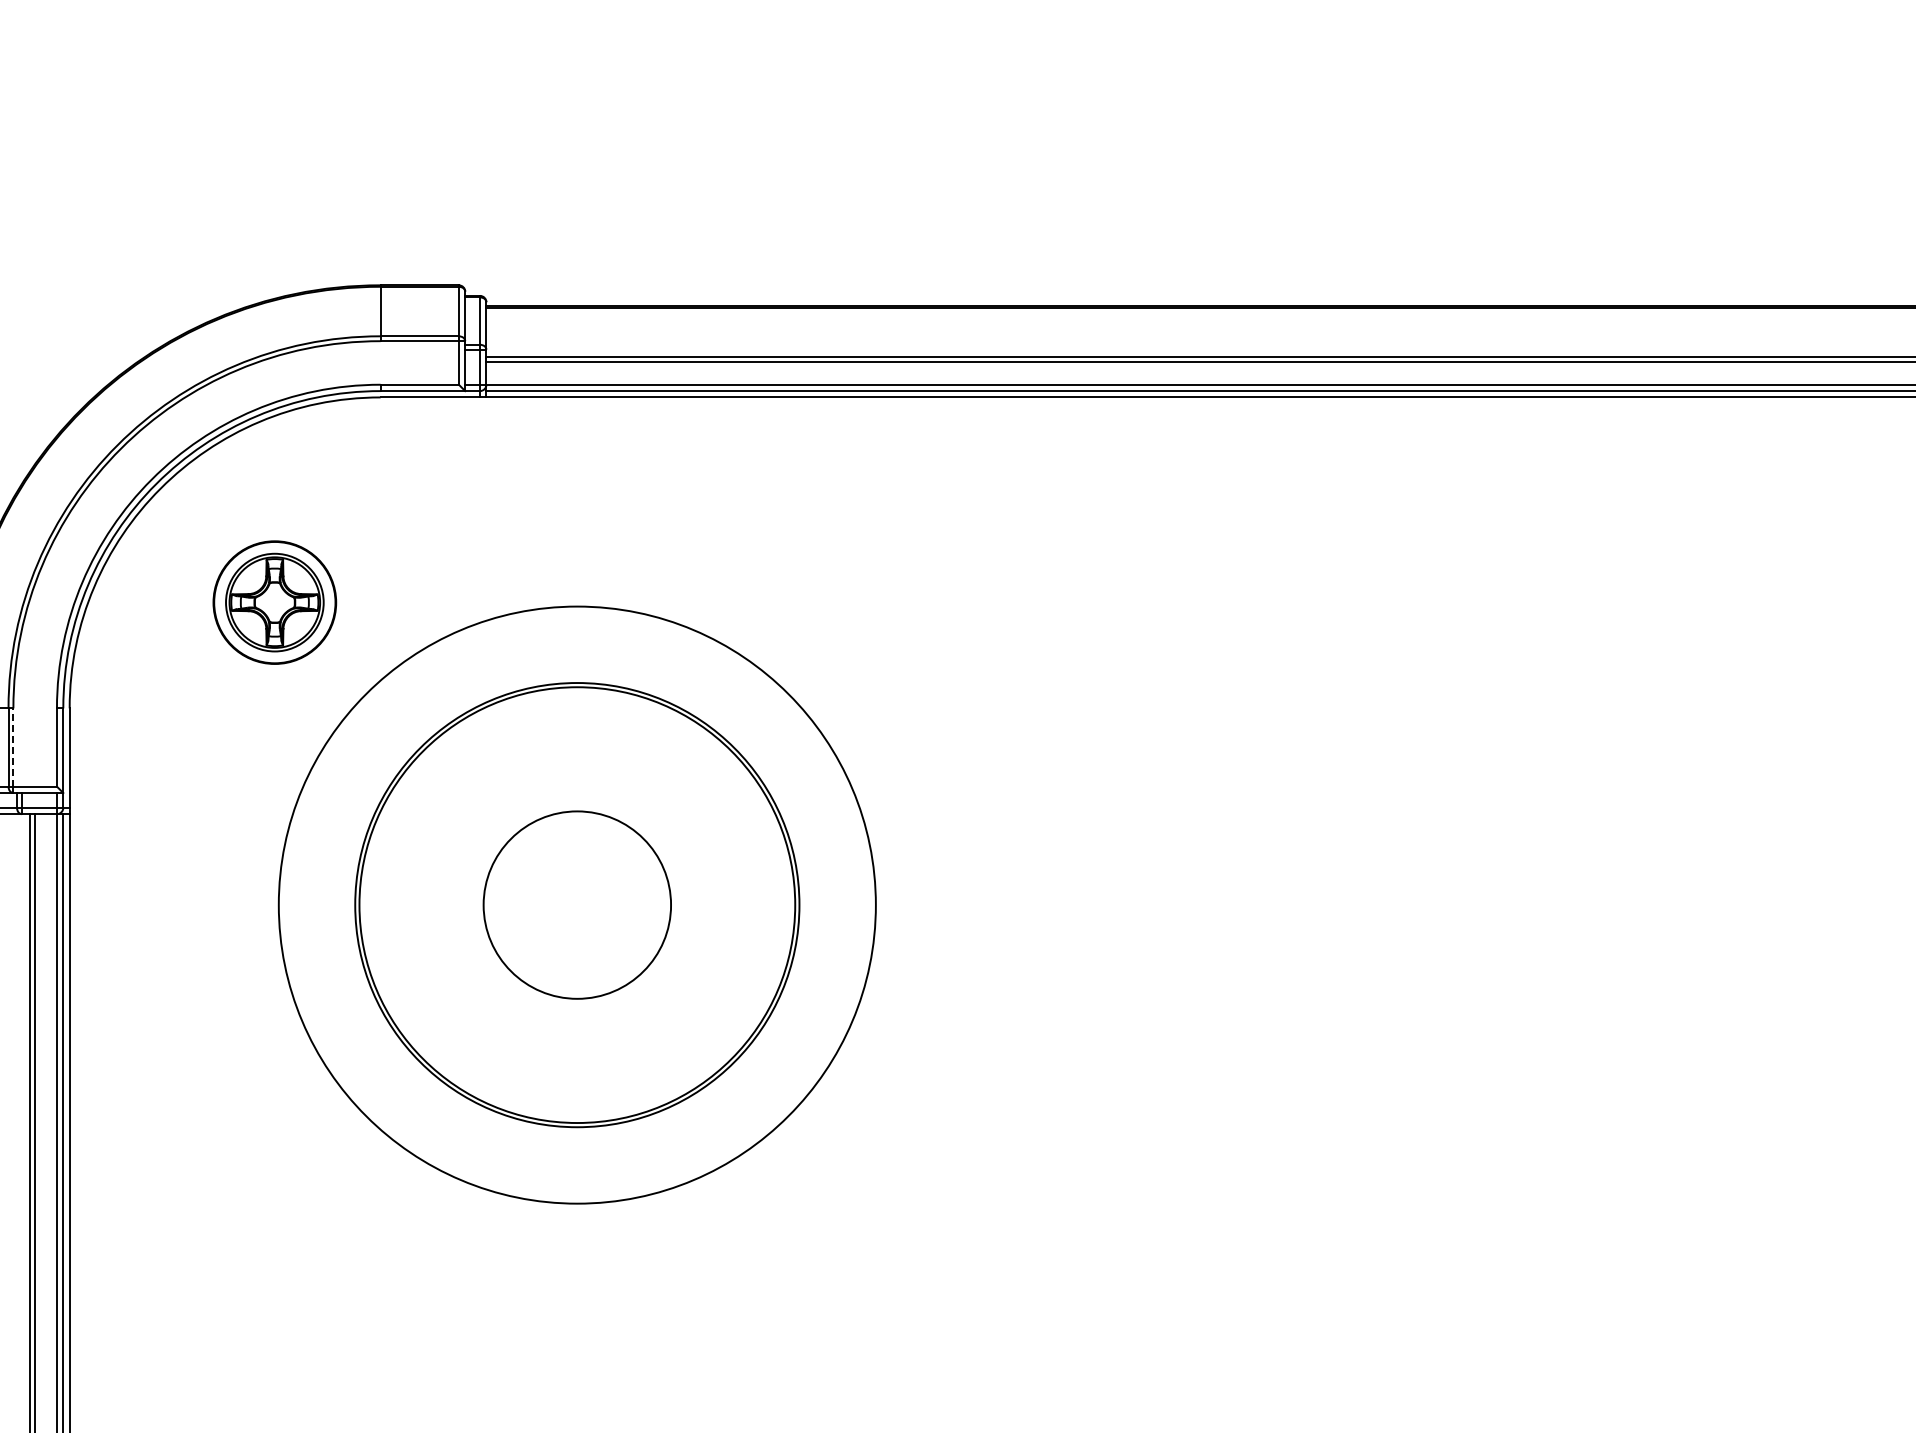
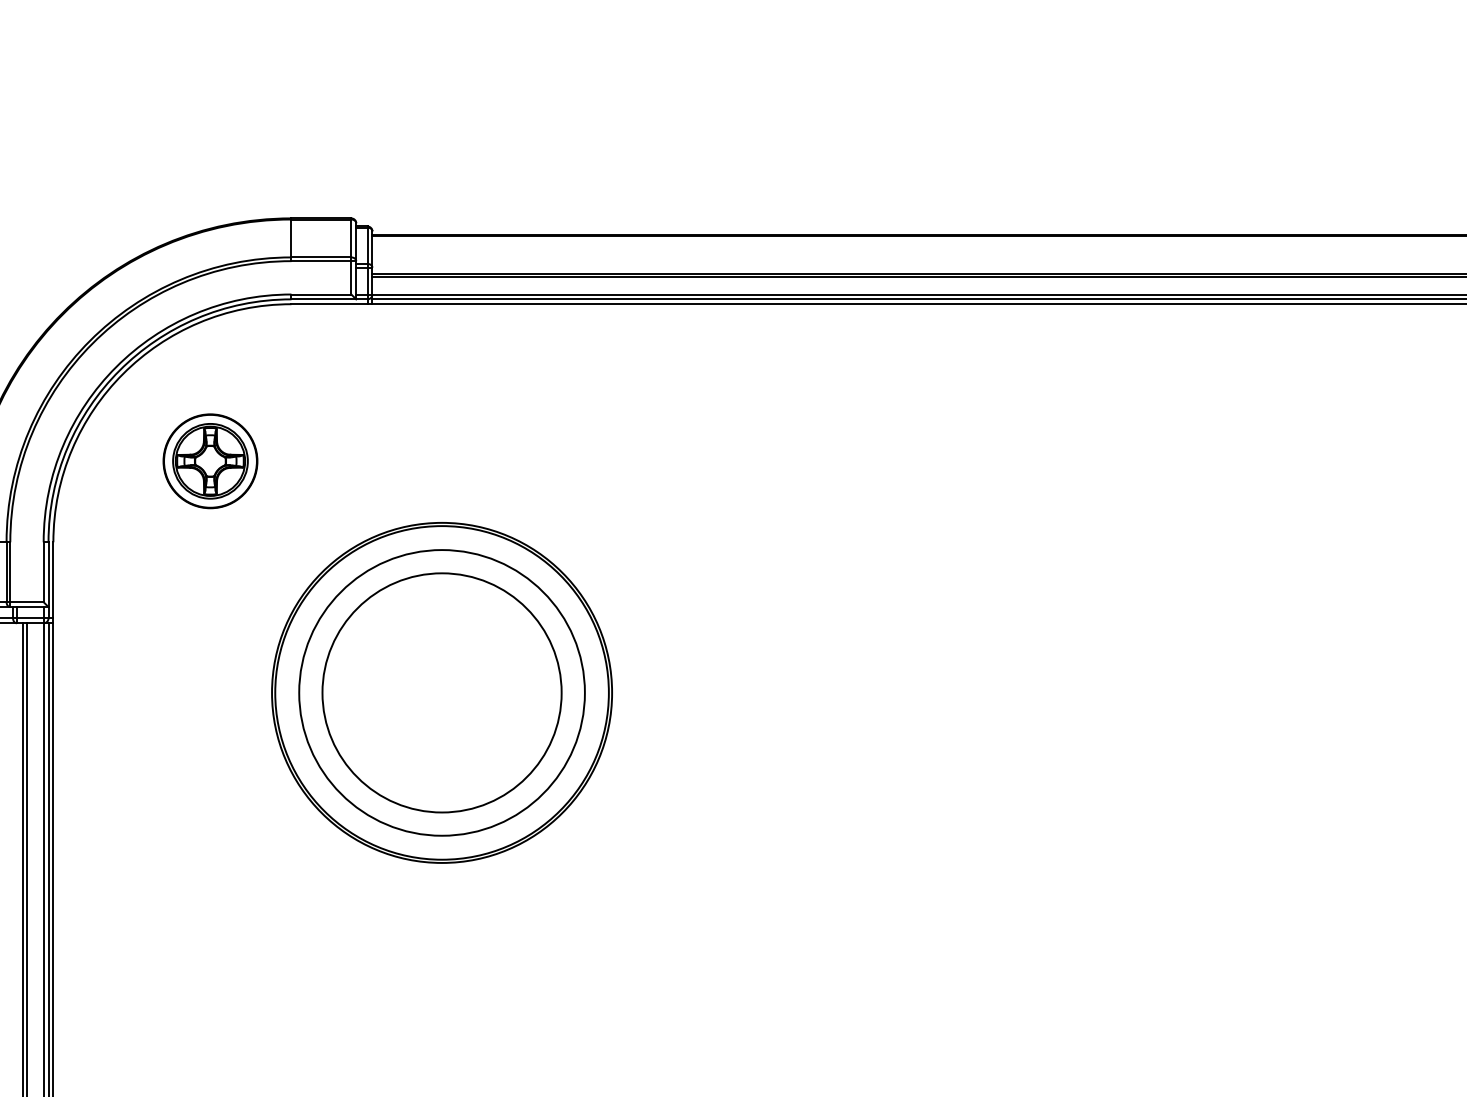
line: (13, 747) -> (10, 572), dashed -> solid
circle: (576, 904) -> (441, 692), size x0.62
circle: (577, 904) -> (442, 692), size x1.67

